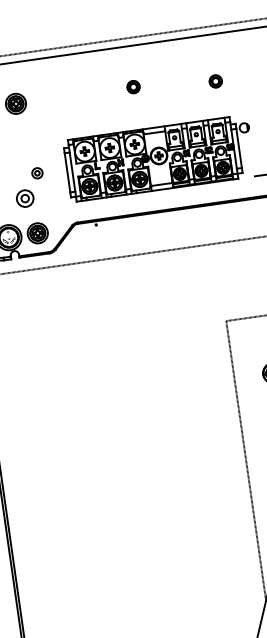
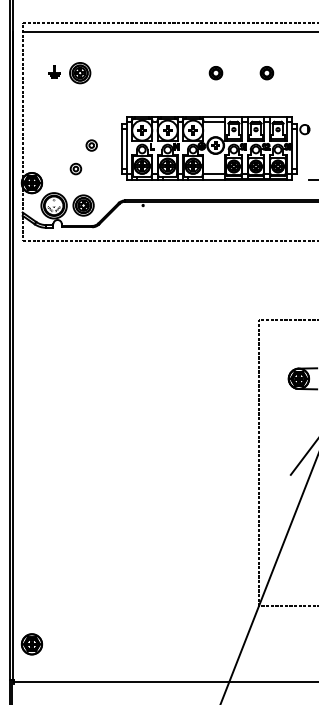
part: (215, 81) -> (266, 73), moved
part: (133, 87) -> (215, 73), moved
part: (24, 198) -> (75, 168), size x0.62

